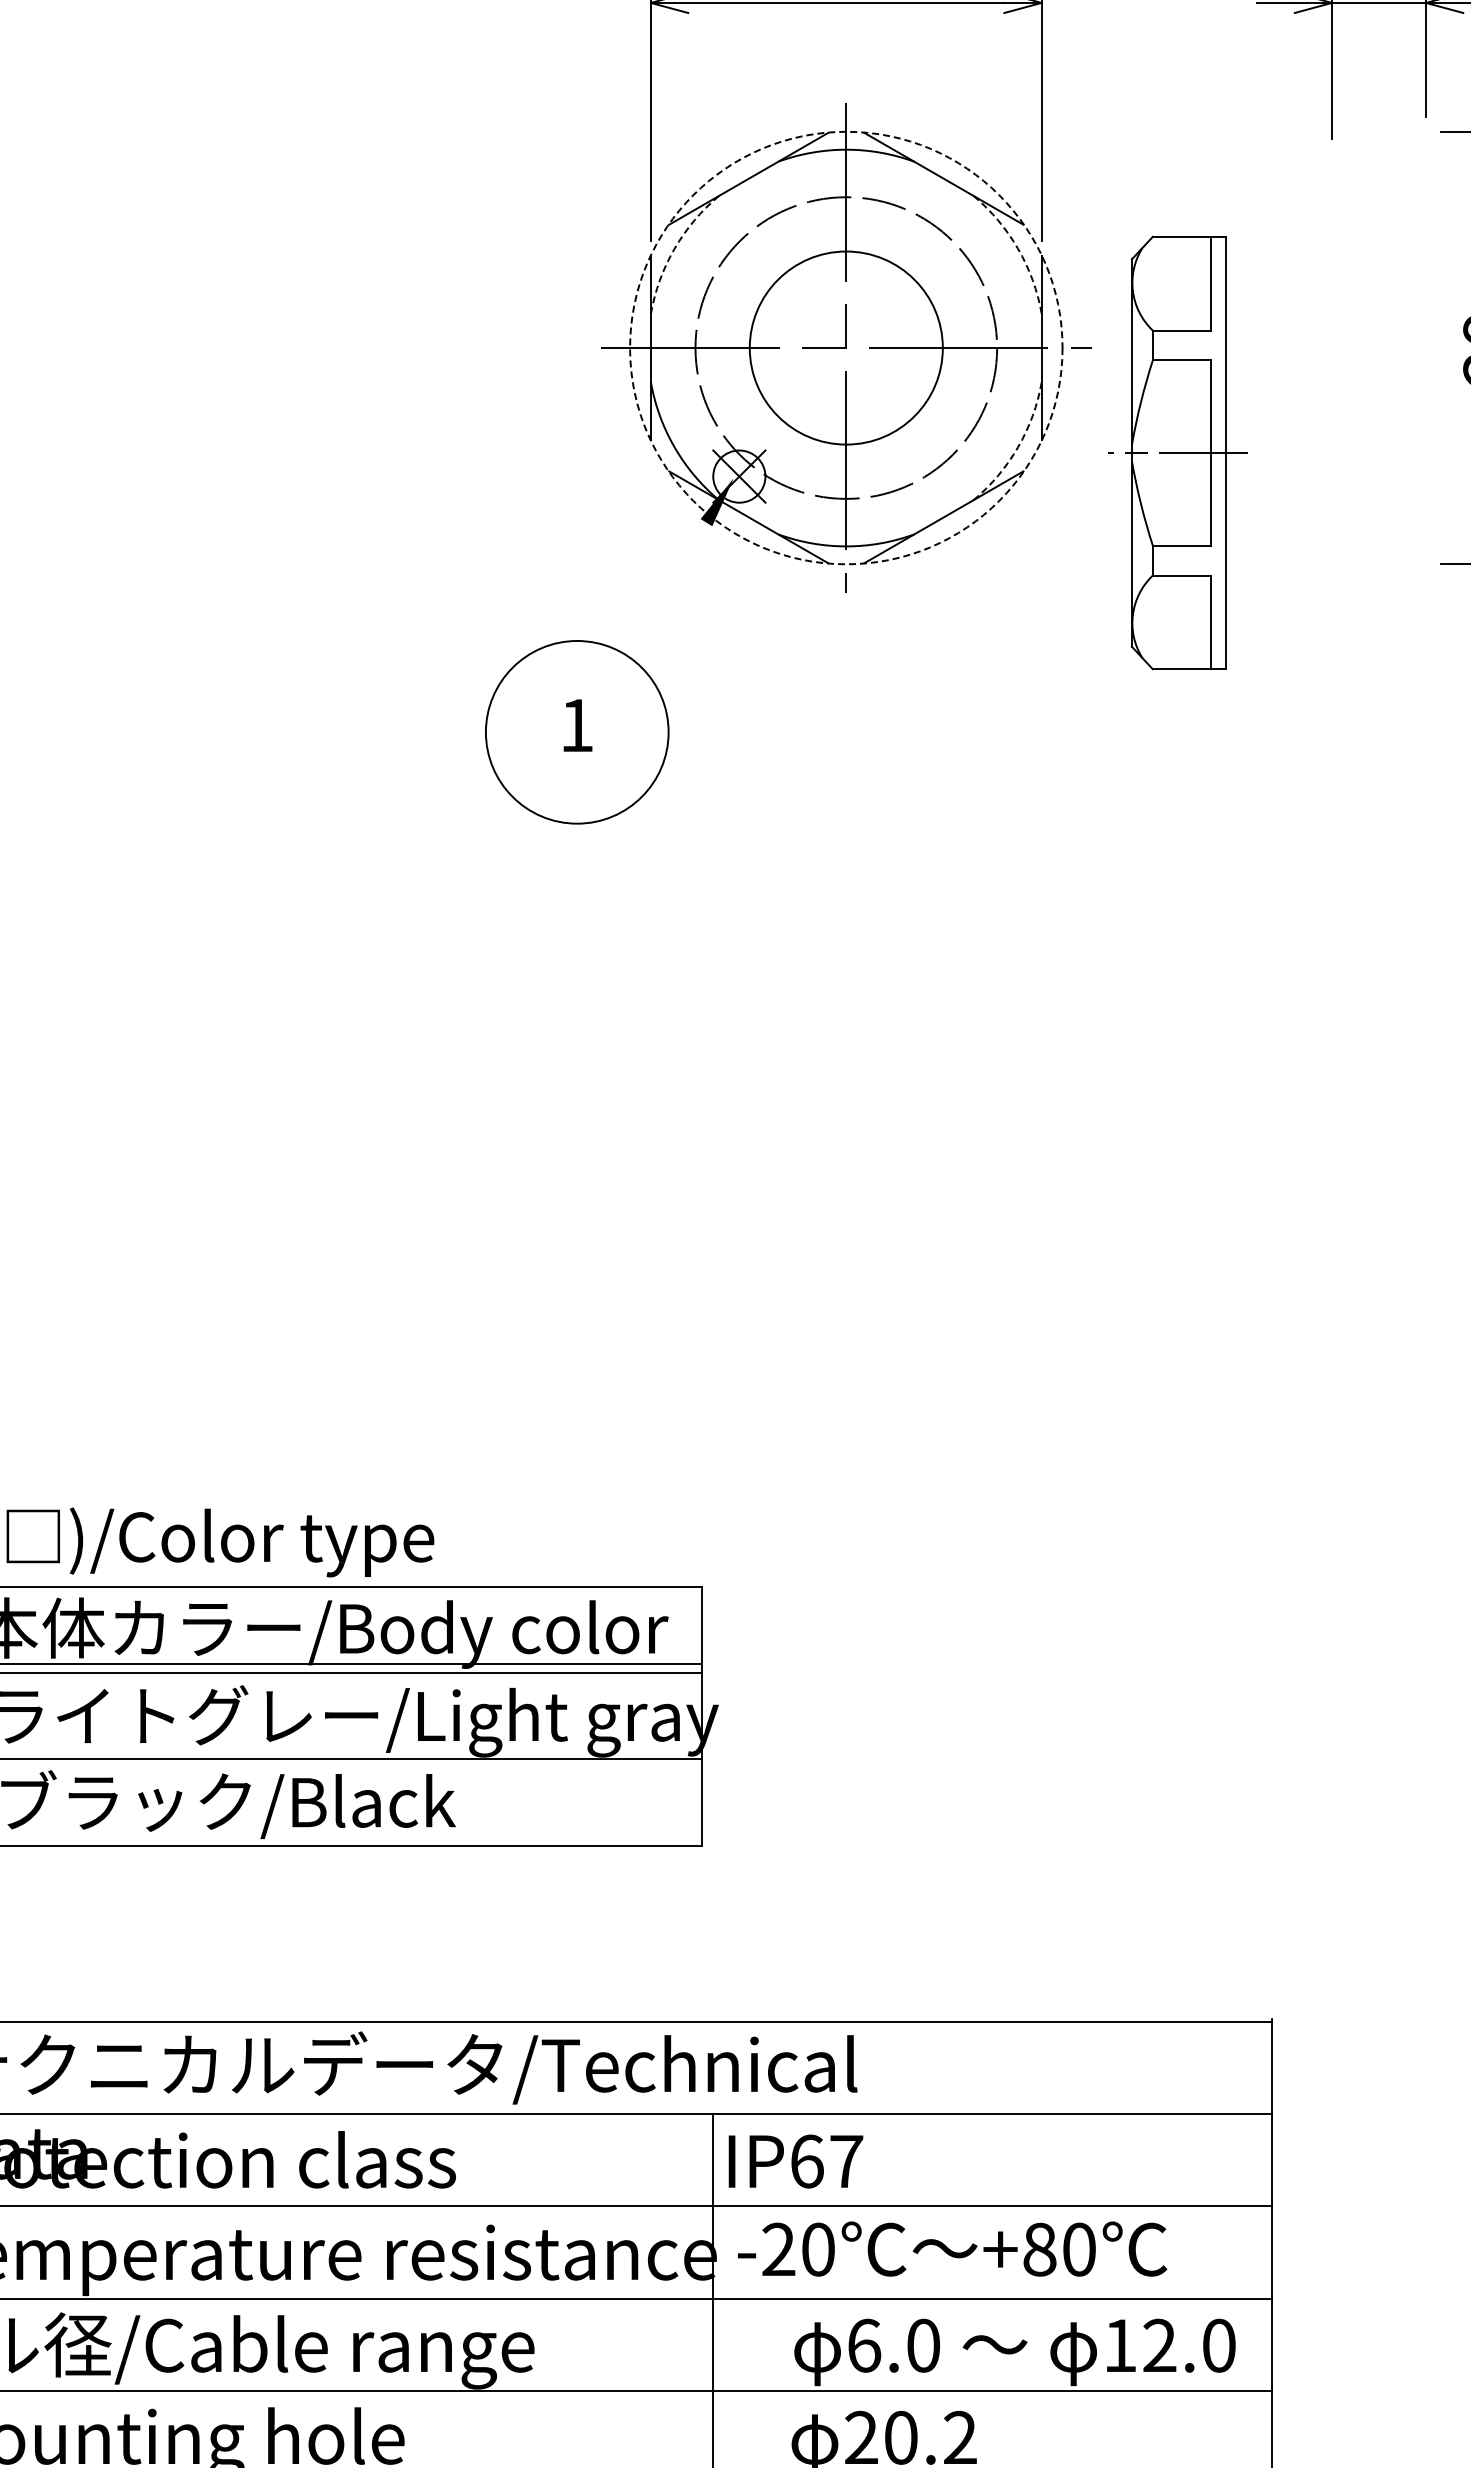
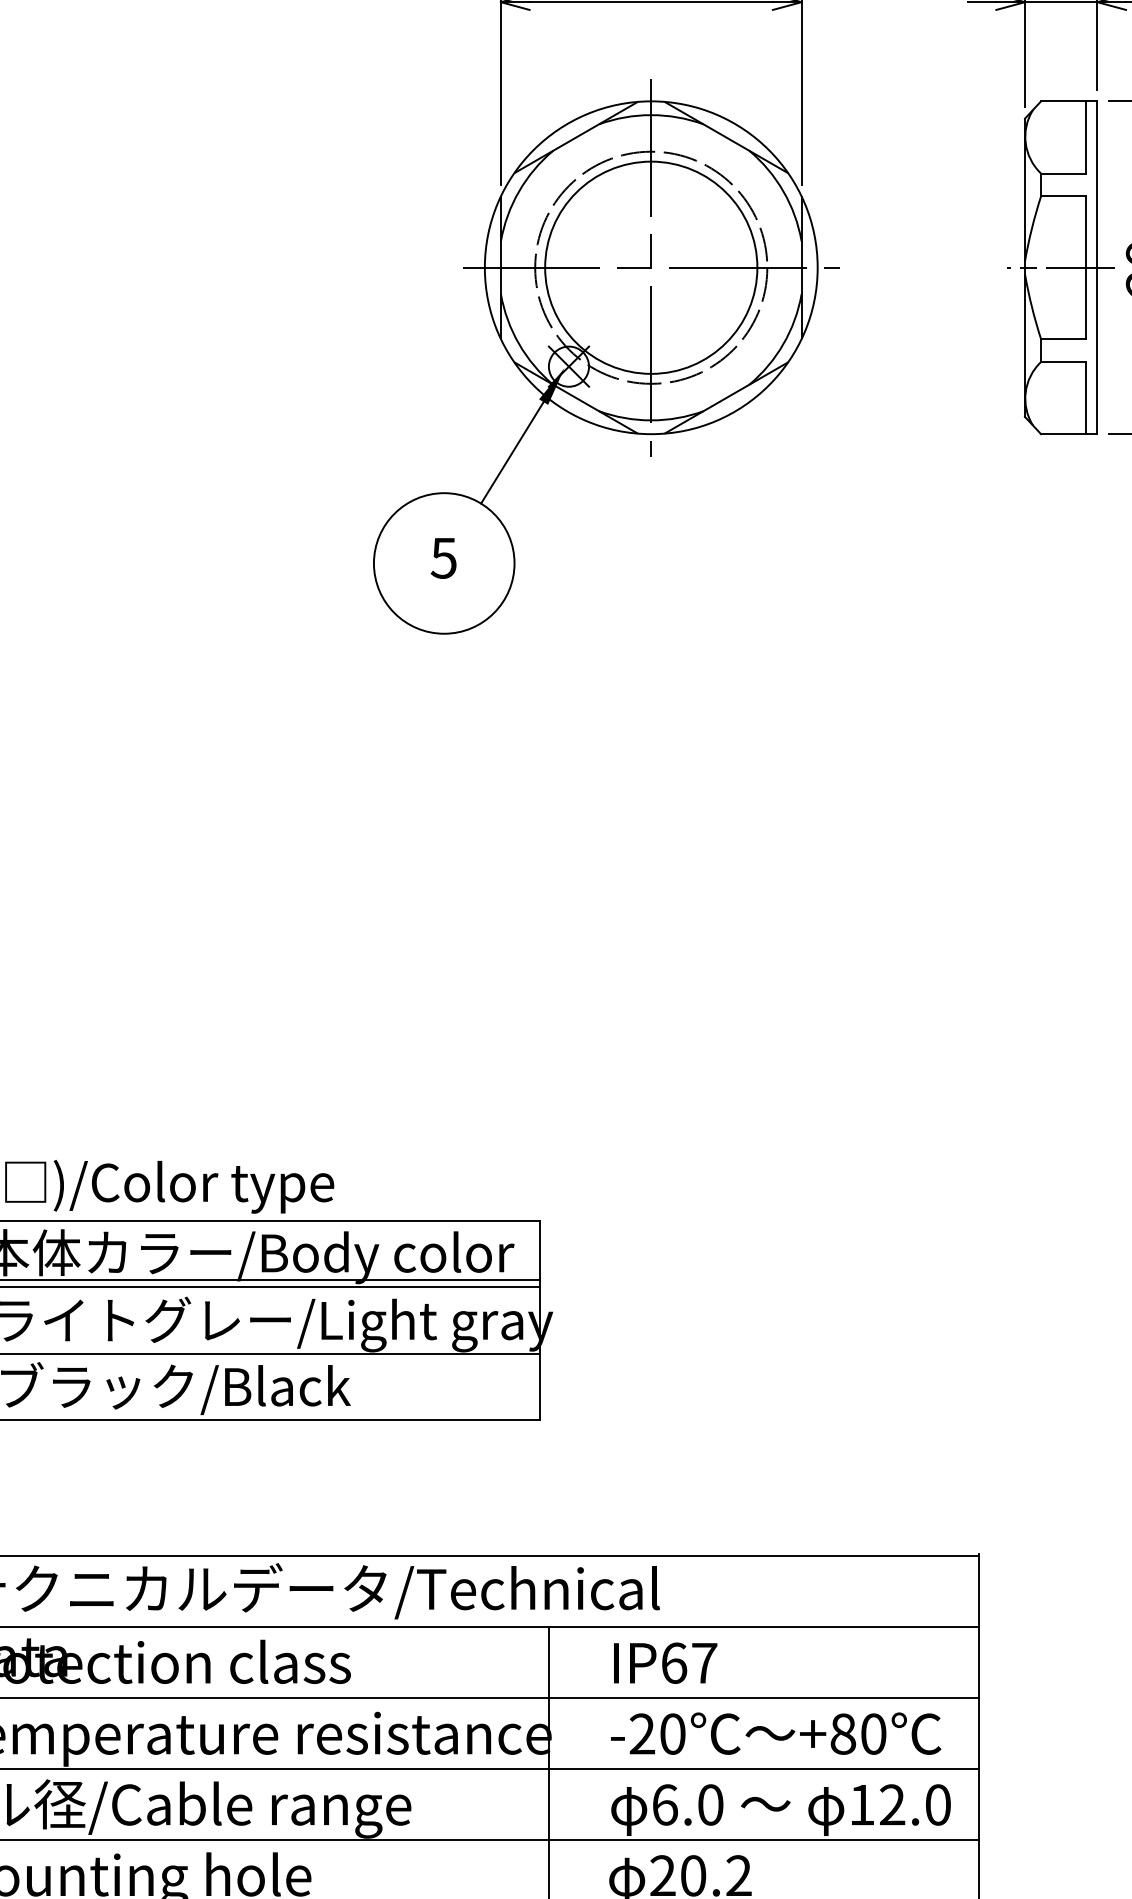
arc: (674, 248) -> (519, 191), dashed -> solid
arc: (1018, 248) -> (783, 191), dashed -> solid
circle: (846, 347) -> (651, 267), dashed -> solid
circle: (846, 347) -> (651, 267), size x1.43
arc: (1018, 447) -> (783, 344), dashed -> solid
part: (1177, 452) -> (1060, 267), moved
line: (665, 588) -> (512, 452), added
text: (576, 725) -> (443, 558), 1 -> 5
text: (795, 2161) -> (665, 1663), moved
text: (952, 2248) -> (776, 1733), moved

